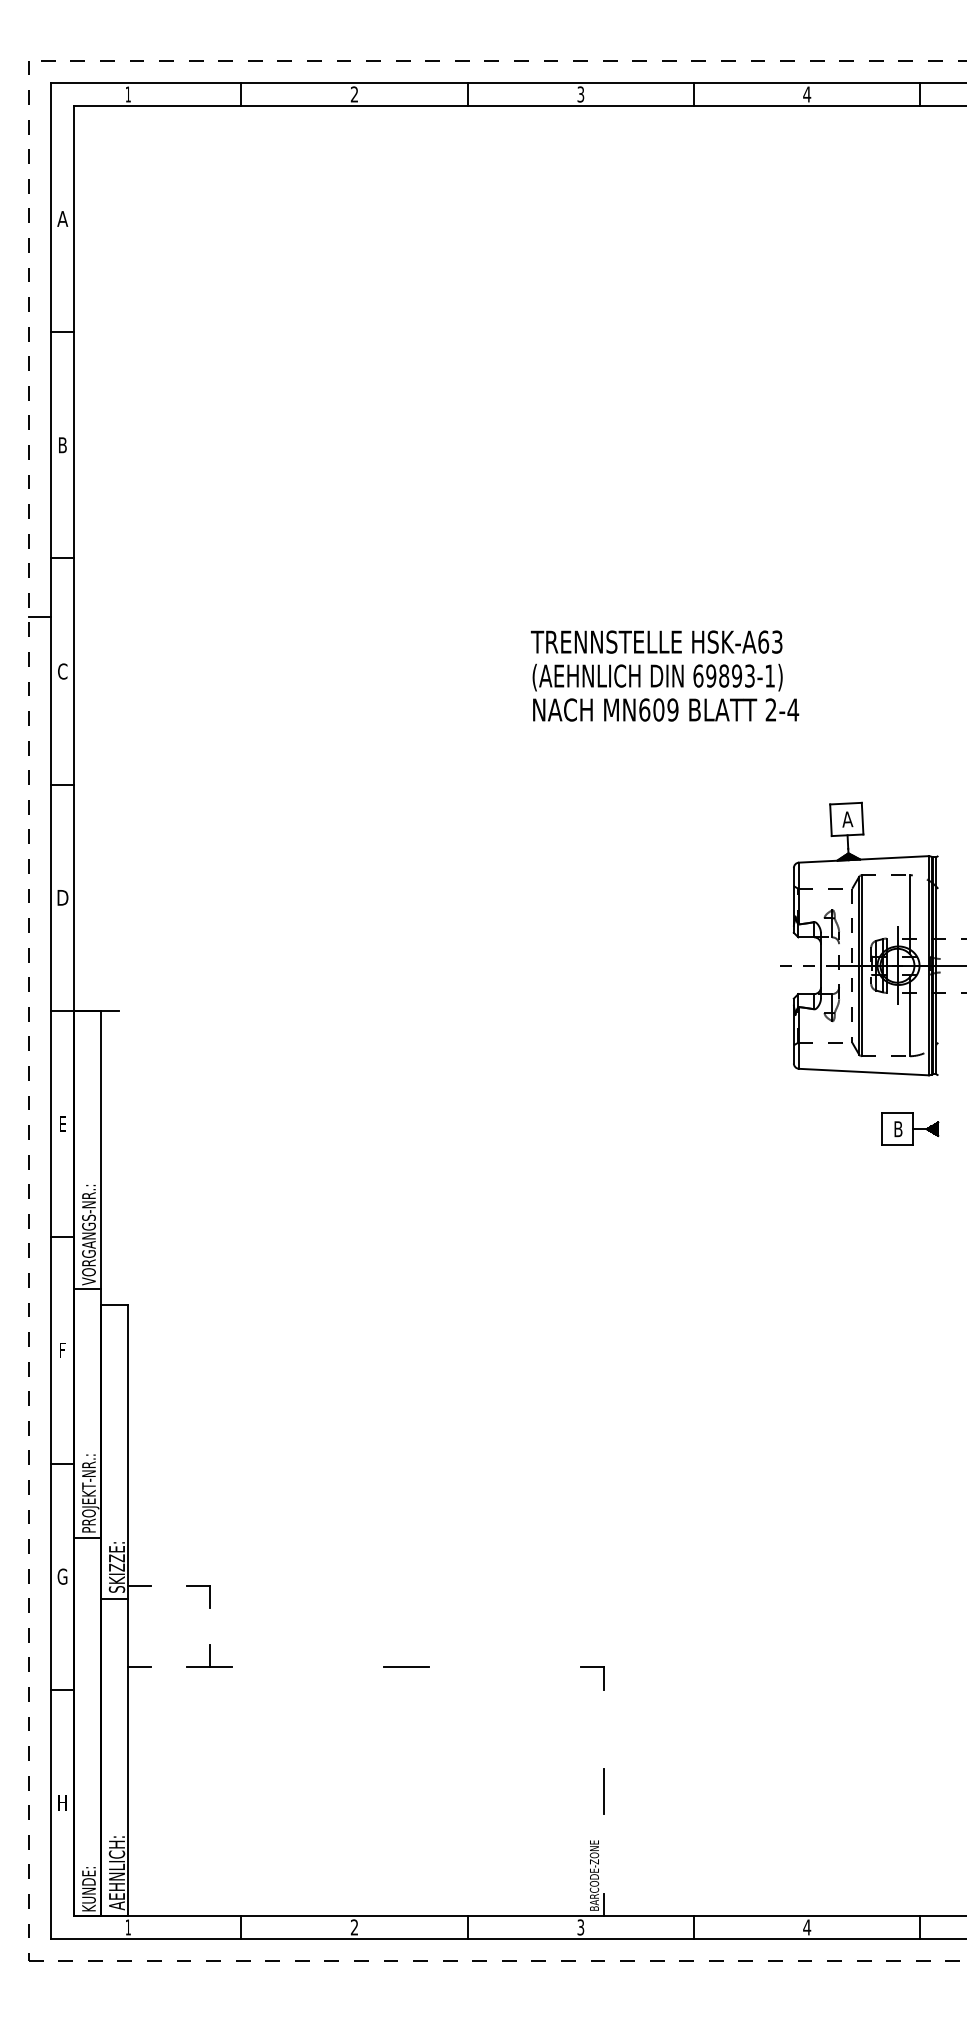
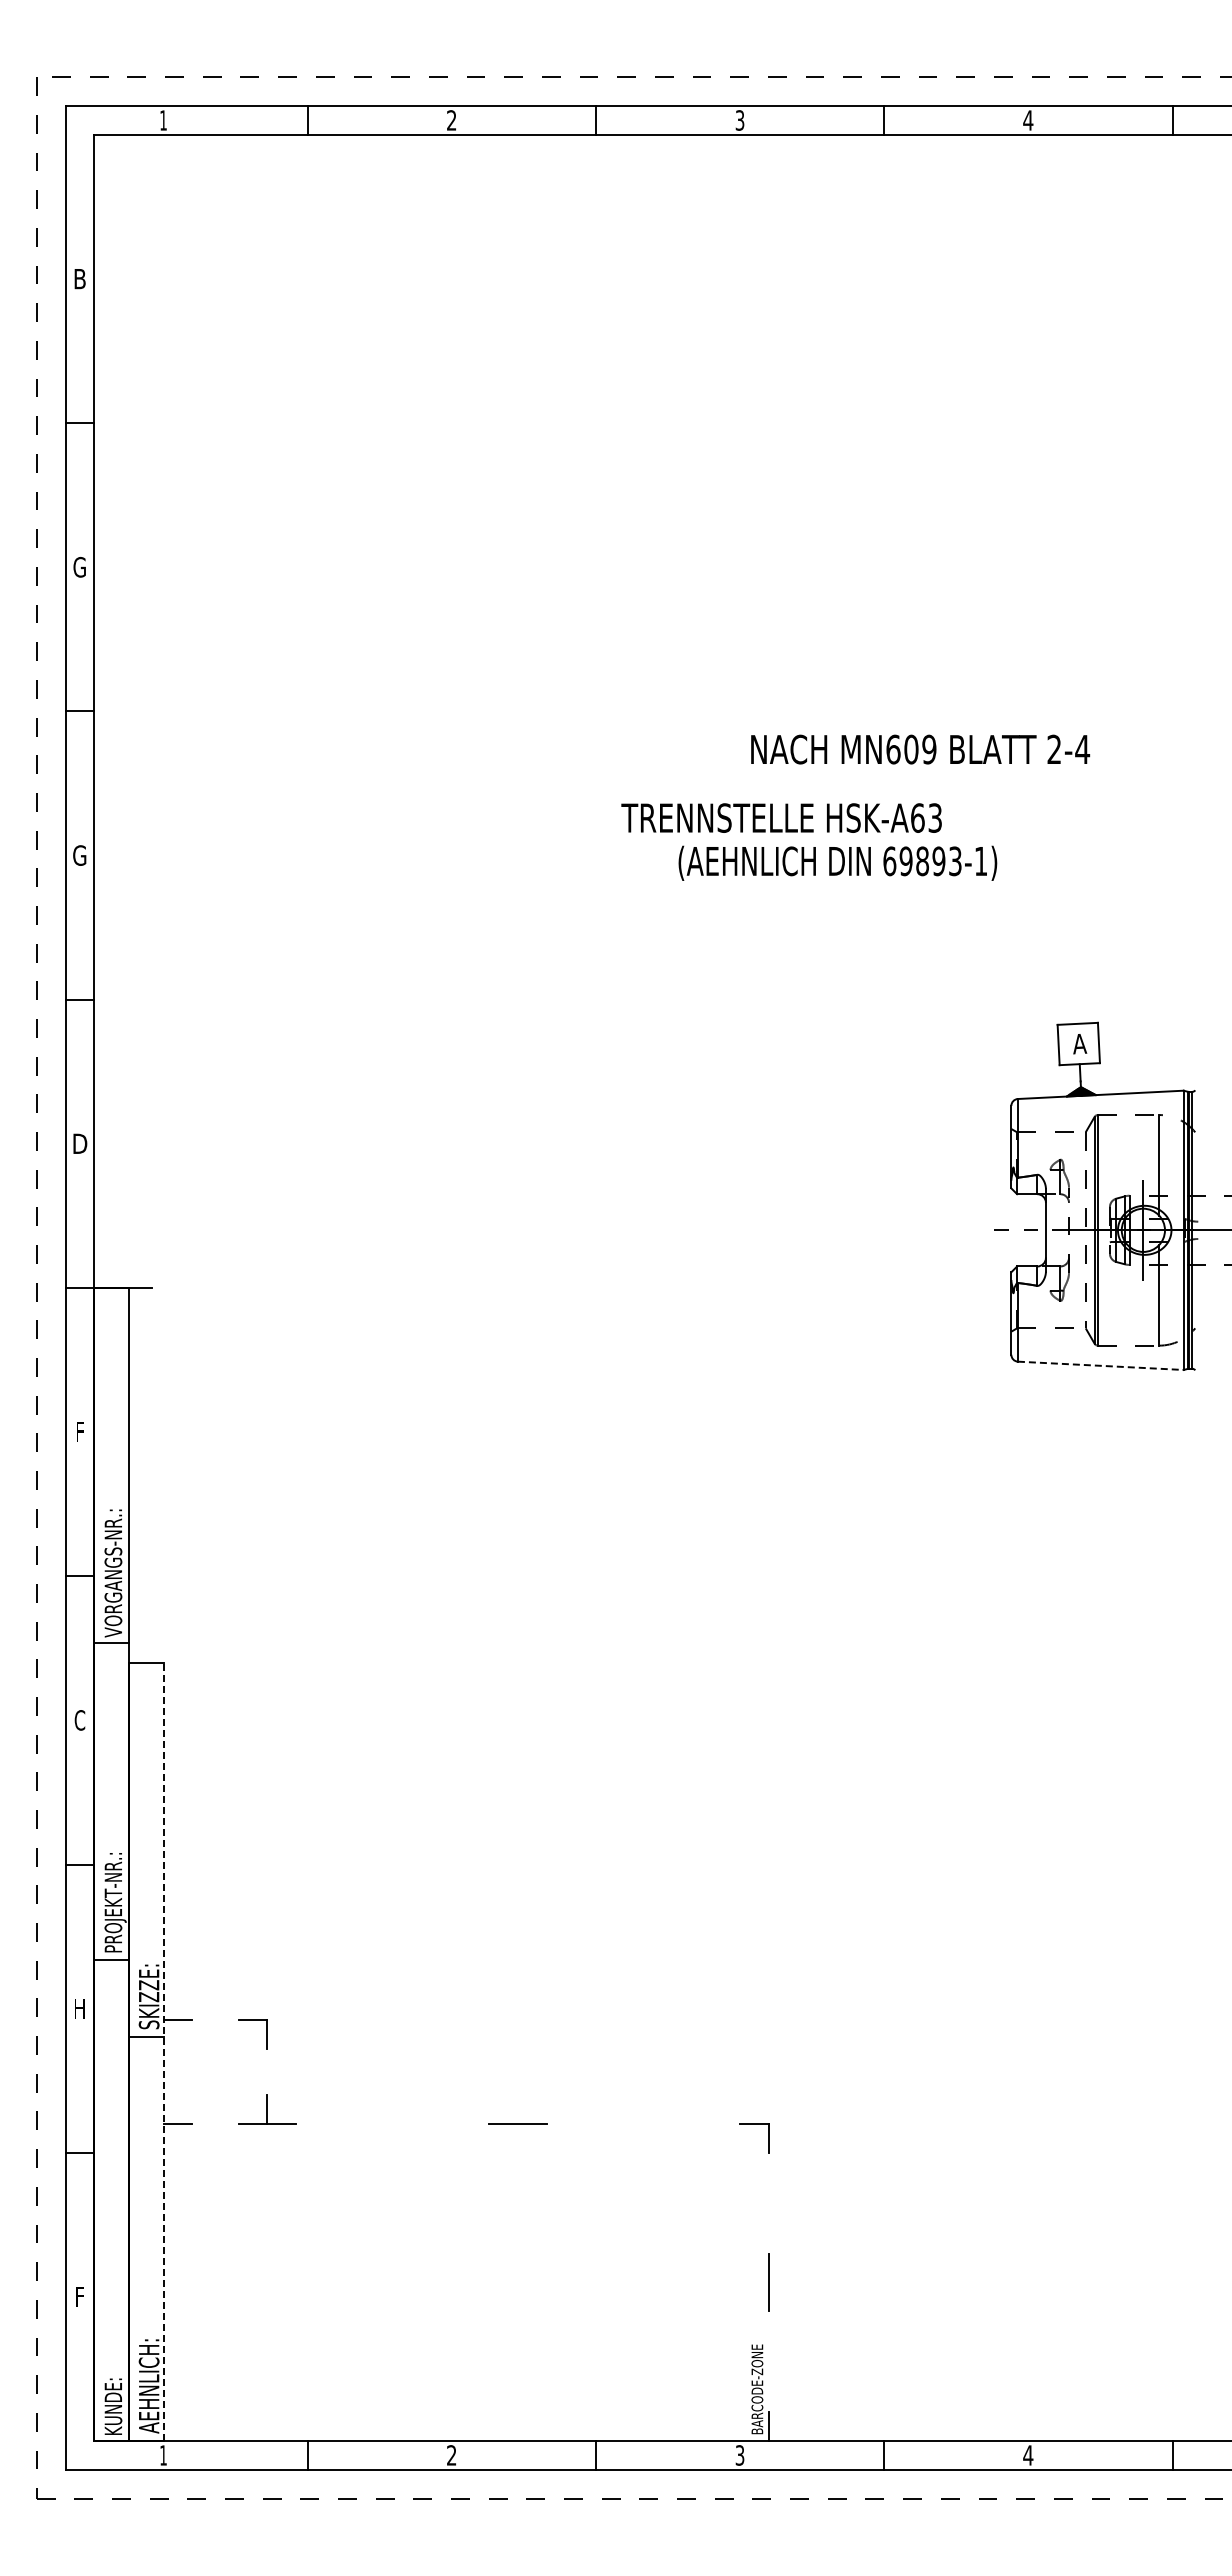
text: (62, 219) -> (79, 279), A -> B
text: (62, 444) -> (79, 566), B -> G
line: (39, 617) -> (50, 786), removed
text: (656, 641) -> (781, 817), moved
text: (62, 671) -> (79, 855), C -> G
text: (666, 709) -> (920, 749), moved
line: (864, 1071) -> (1101, 1365), solid -> dashed
text: (62, 1123) -> (79, 1431), E -> F
part: (910, 1129) -> (1159, 1438), removed
text: (62, 1350) -> (79, 1720), F -> C
text: (62, 1576) -> (79, 2008), G -> H
line: (128, 1610) -> (163, 2051), solid -> dashed
text: (62, 1802) -> (79, 2296), H -> F

